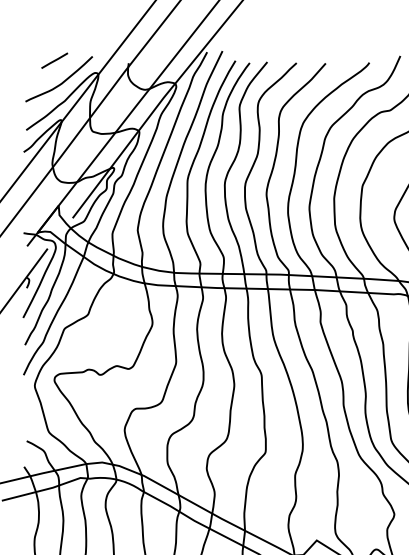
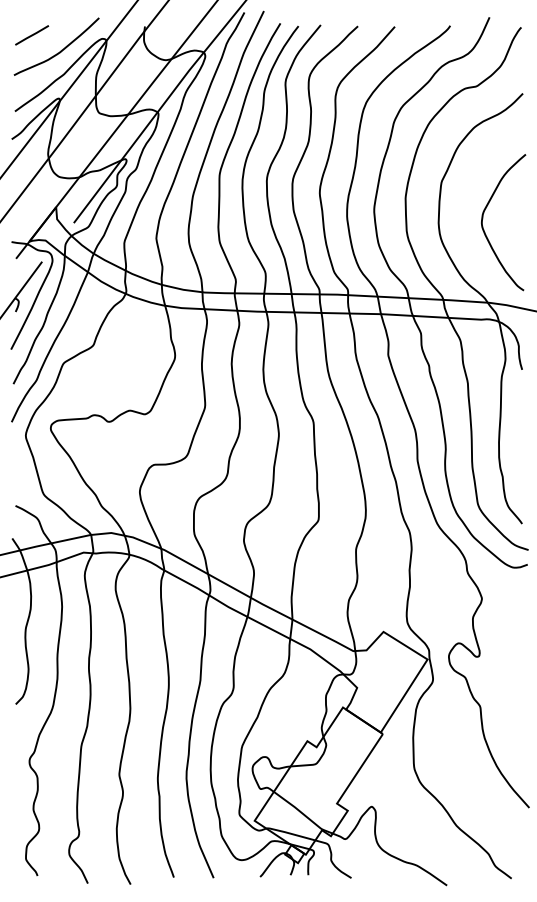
line: (55, 60) -> (32, 35), moved

